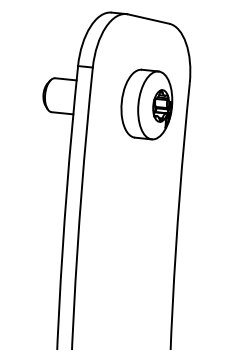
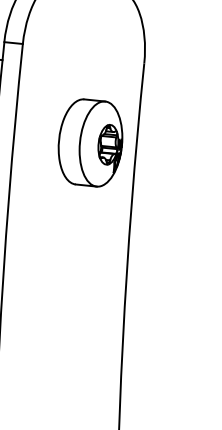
part: (146, 104) -> (90, 142), moved

